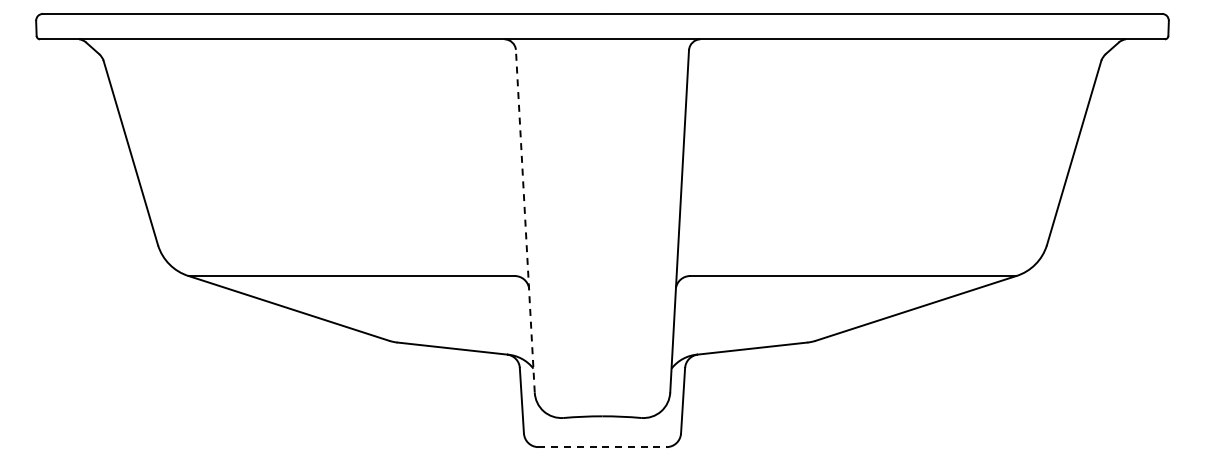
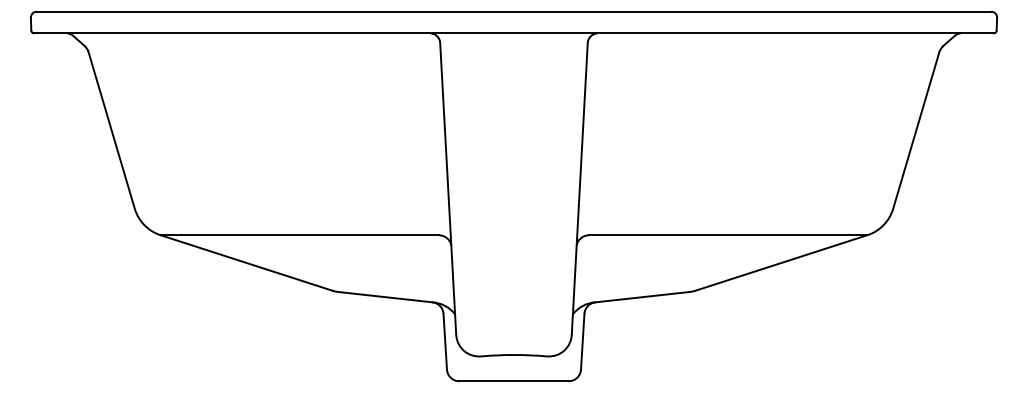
line: (525, 221) -> (448, 188), dashed -> solid
line: (603, 447) -> (514, 381), dashed -> solid

